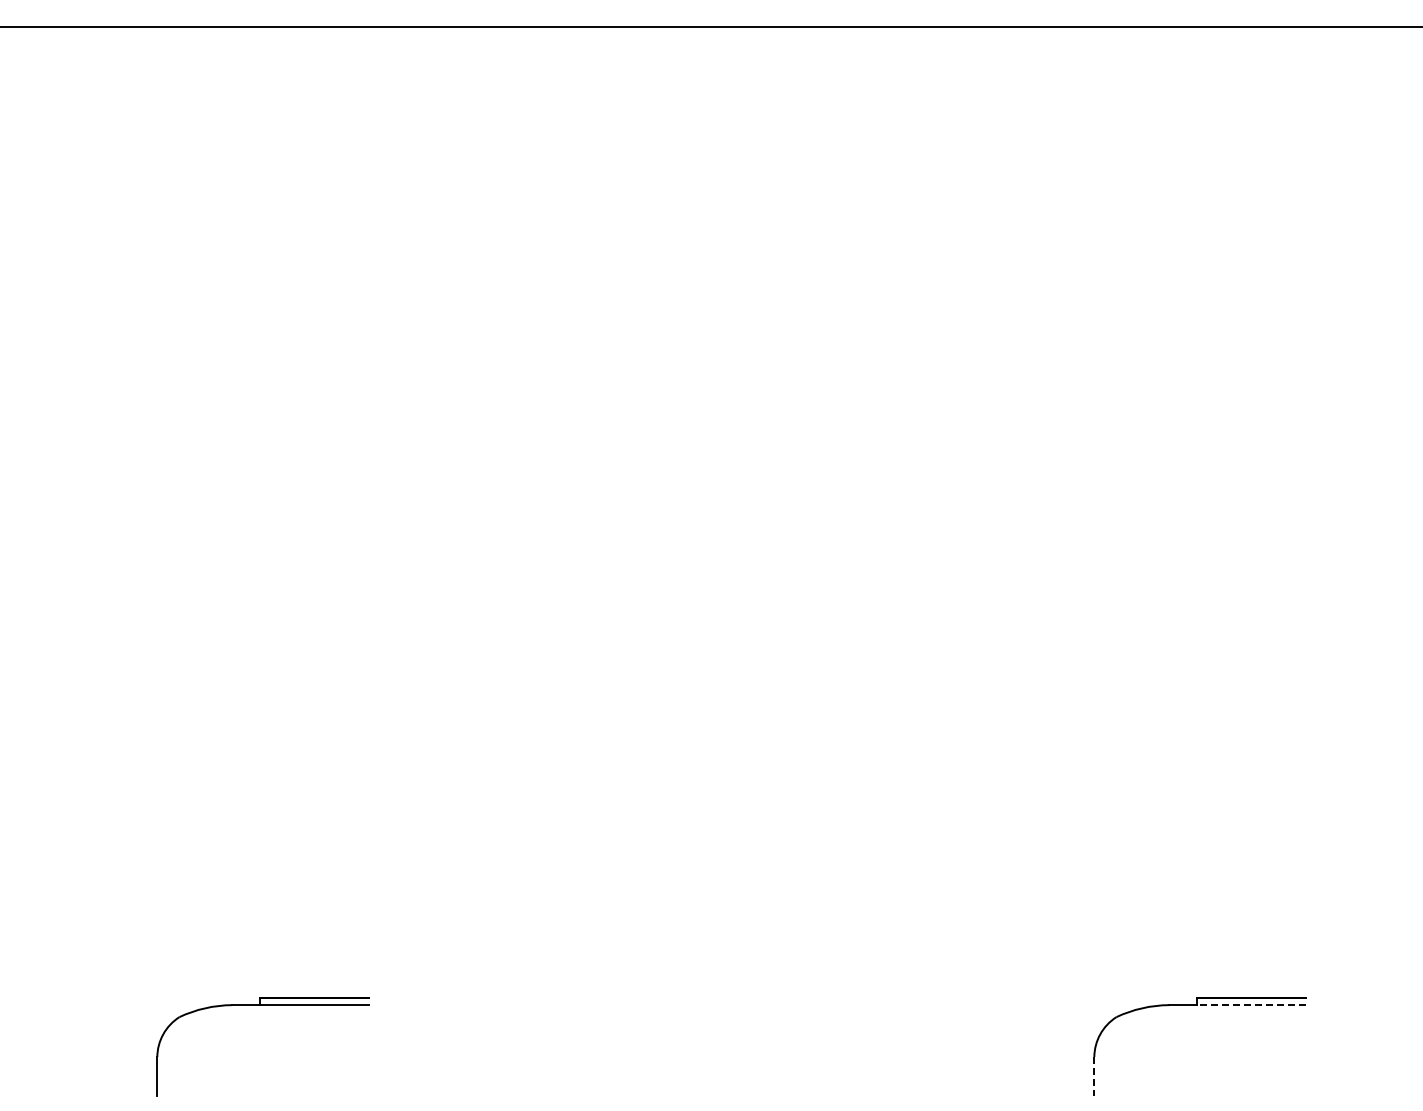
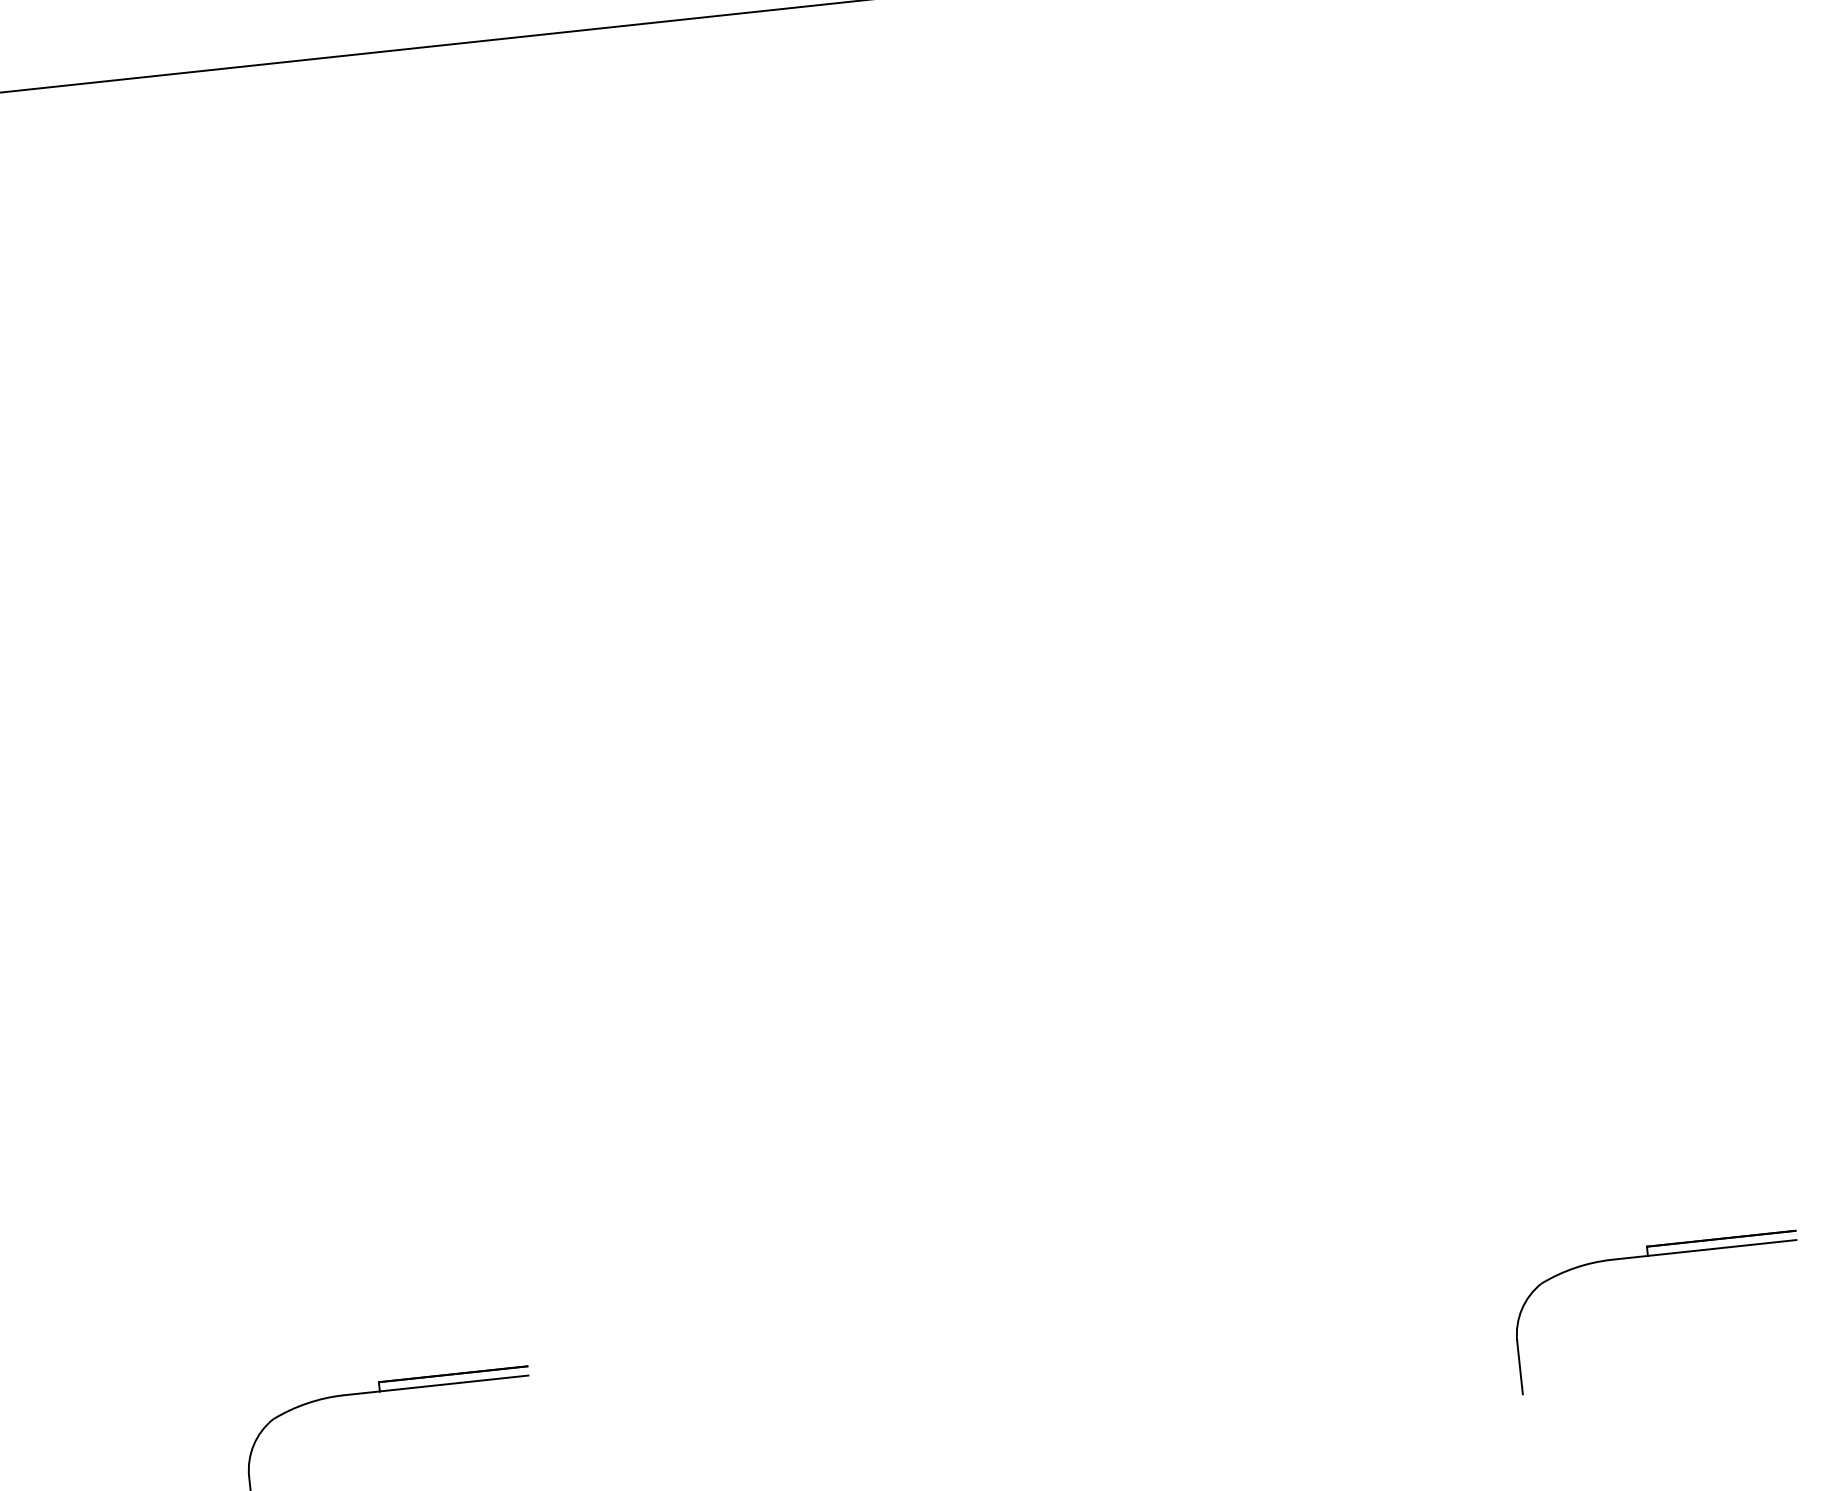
line: (1251, 1005) -> (1722, 1248), dashed -> solid
line: (1094, 1076) -> (1520, 1367), dashed -> solid

